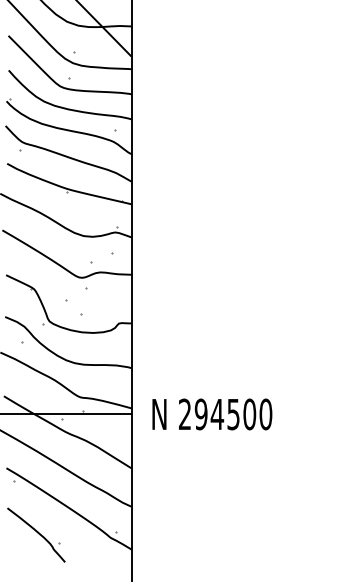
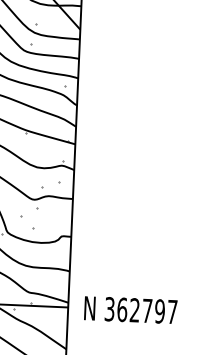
text: (225, 414) -> (141, 310), 294500 -> 362797

